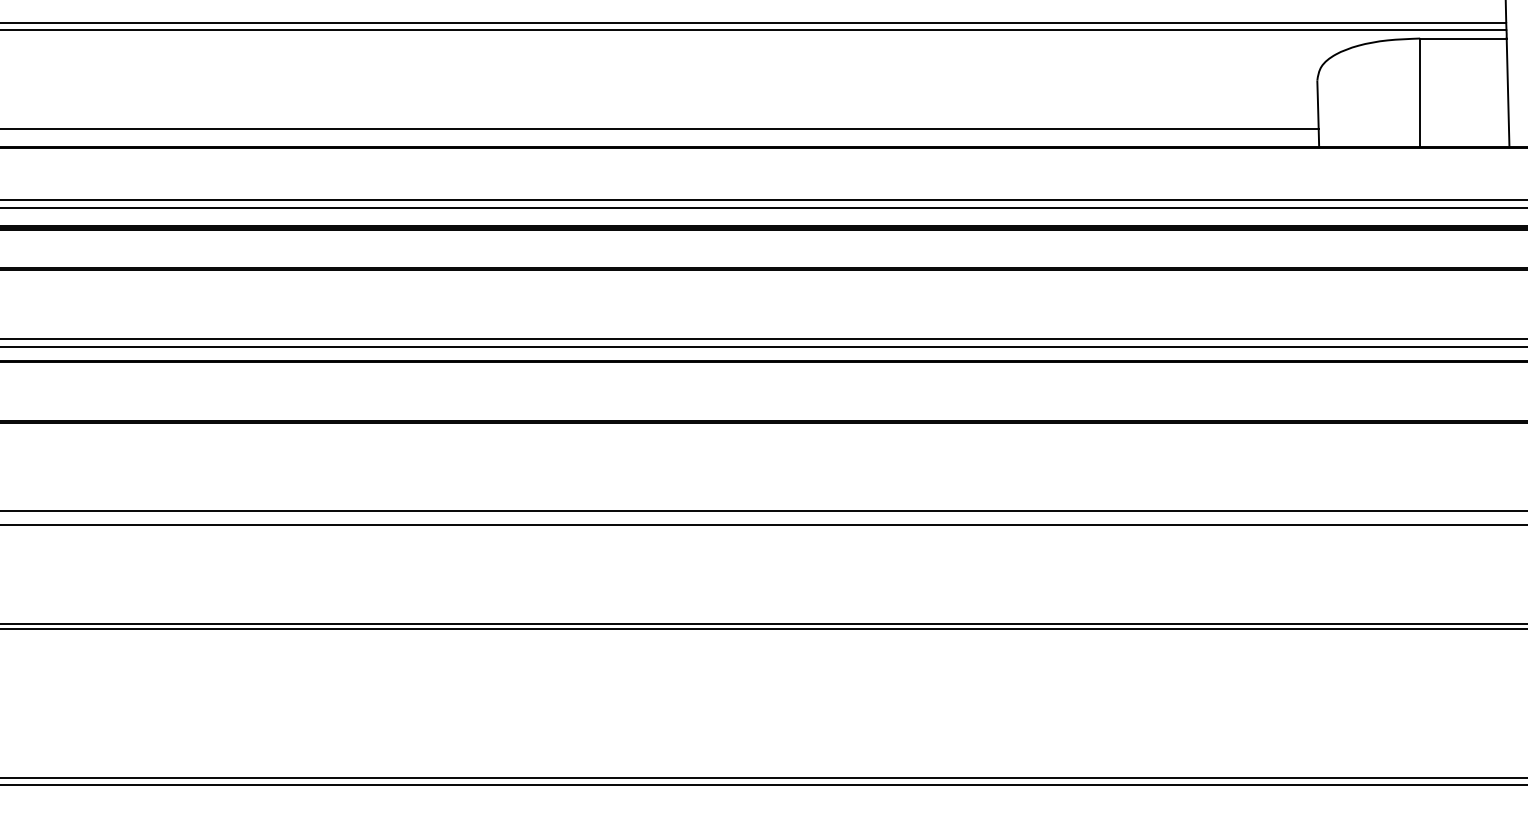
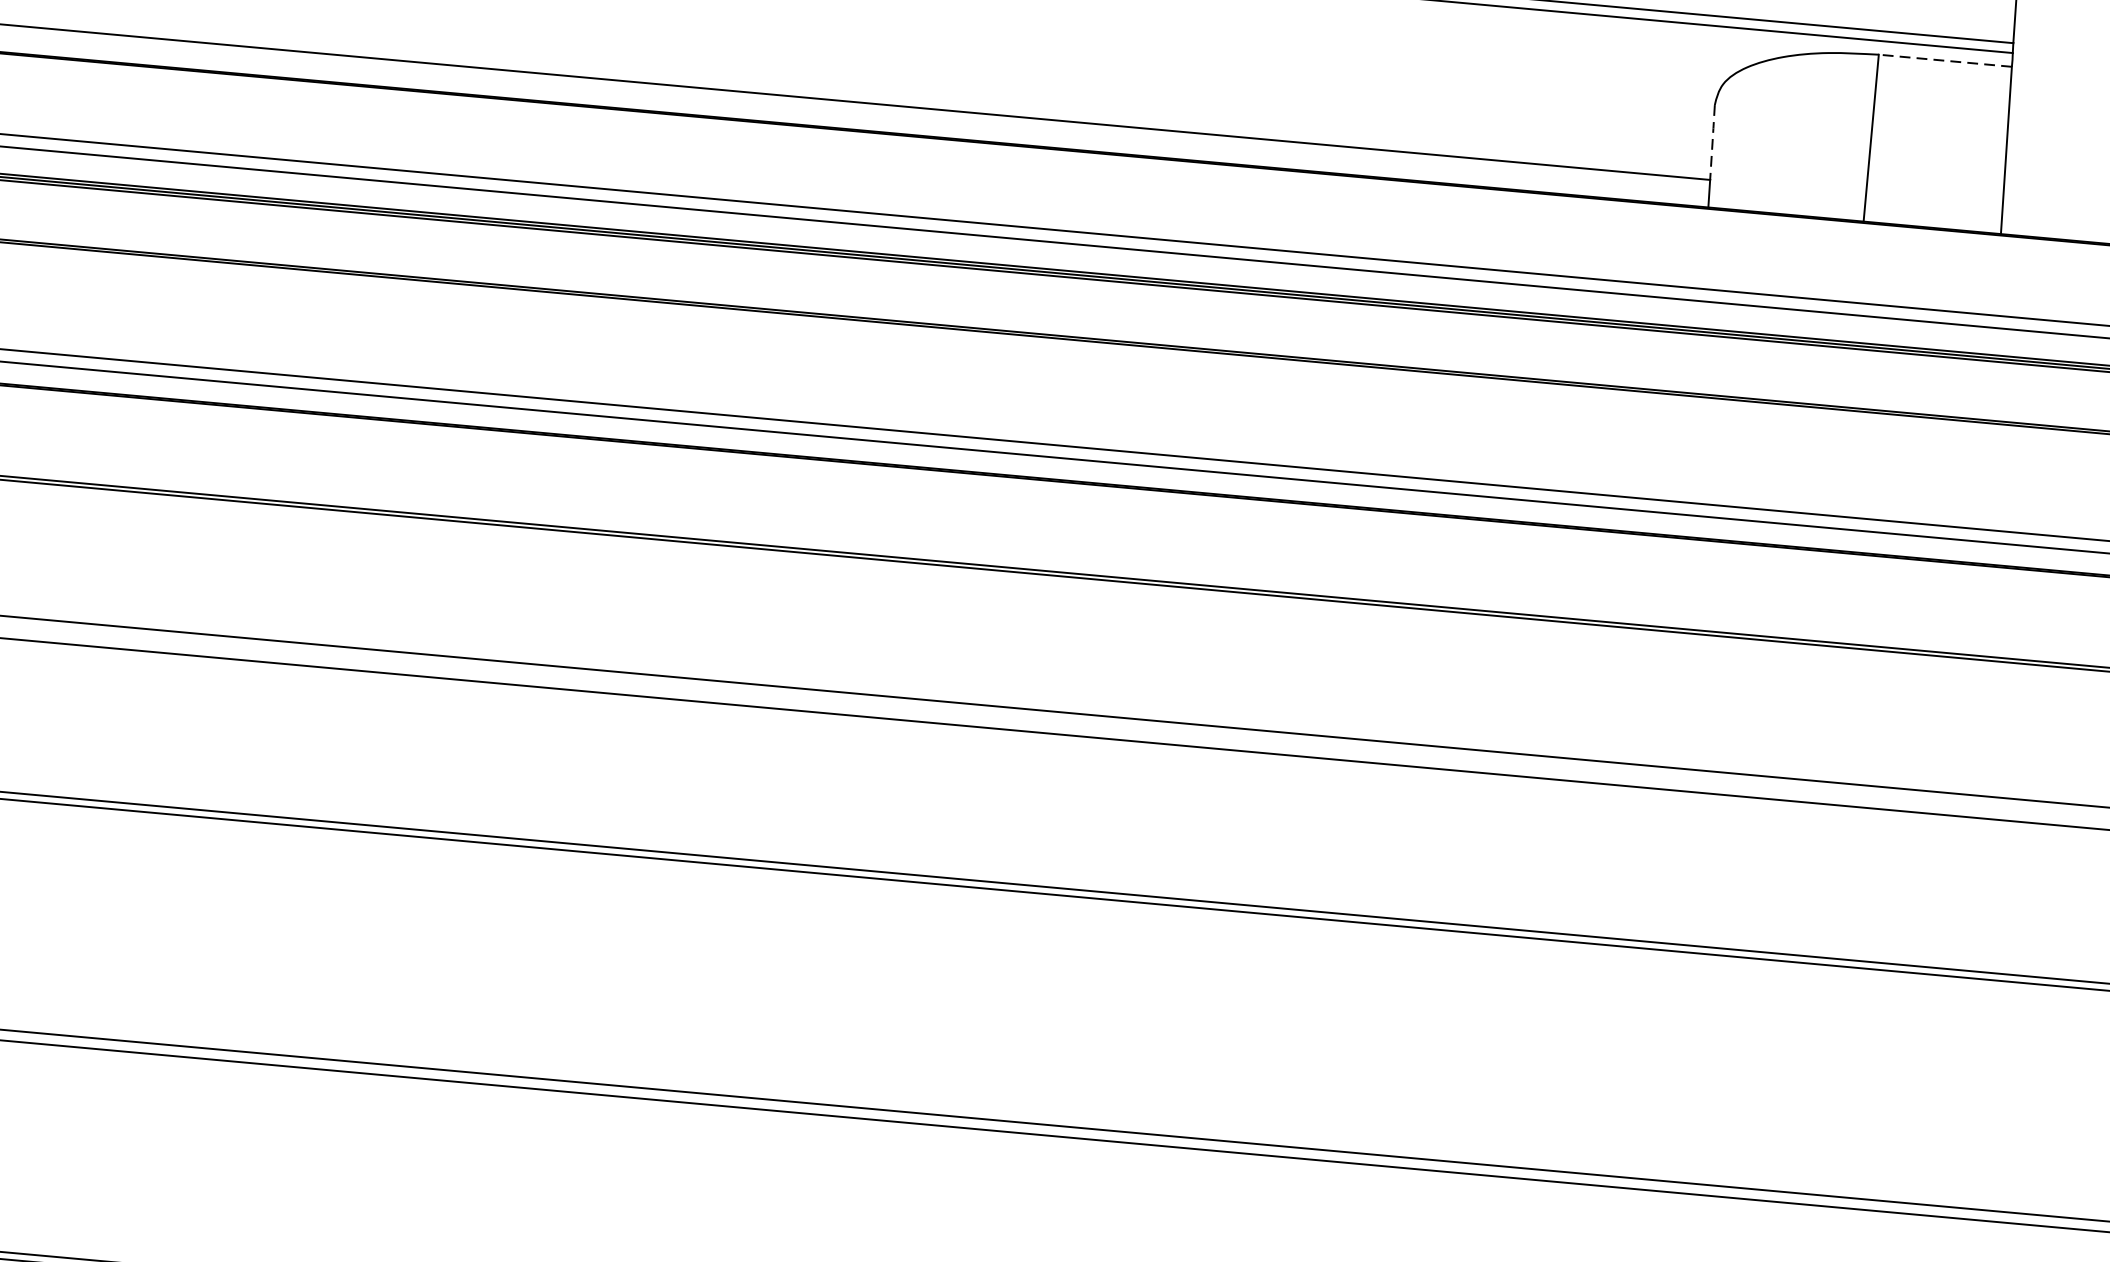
line: (1462, 38) -> (1943, 60), solid -> dashed
line: (1318, 105) -> (1713, 143), solid -> dashed

